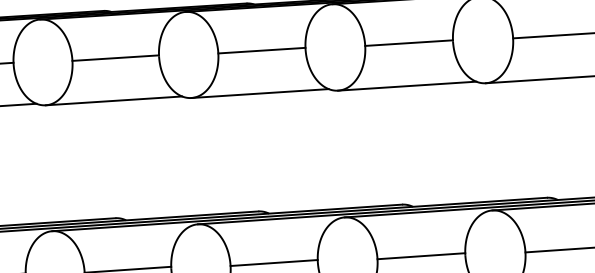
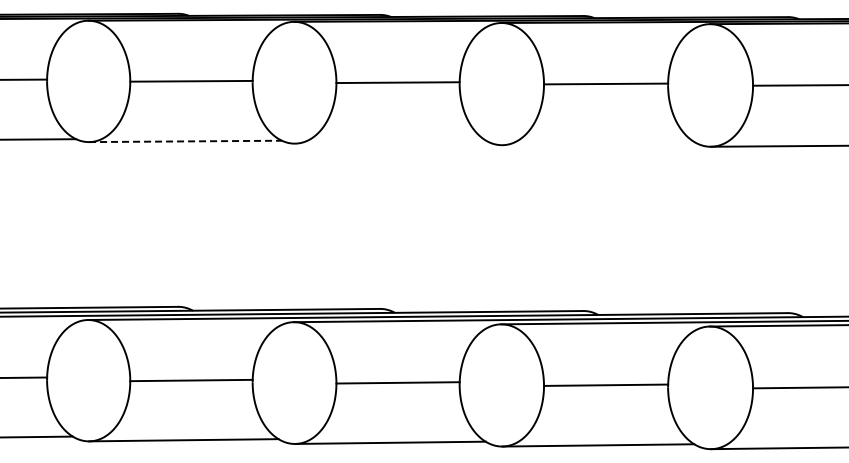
line: (406, 86) -> (599, 144), removed
line: (259, 93) -> (391, 142), removed
line: (114, 100) -> (186, 141), solid -> dashed

